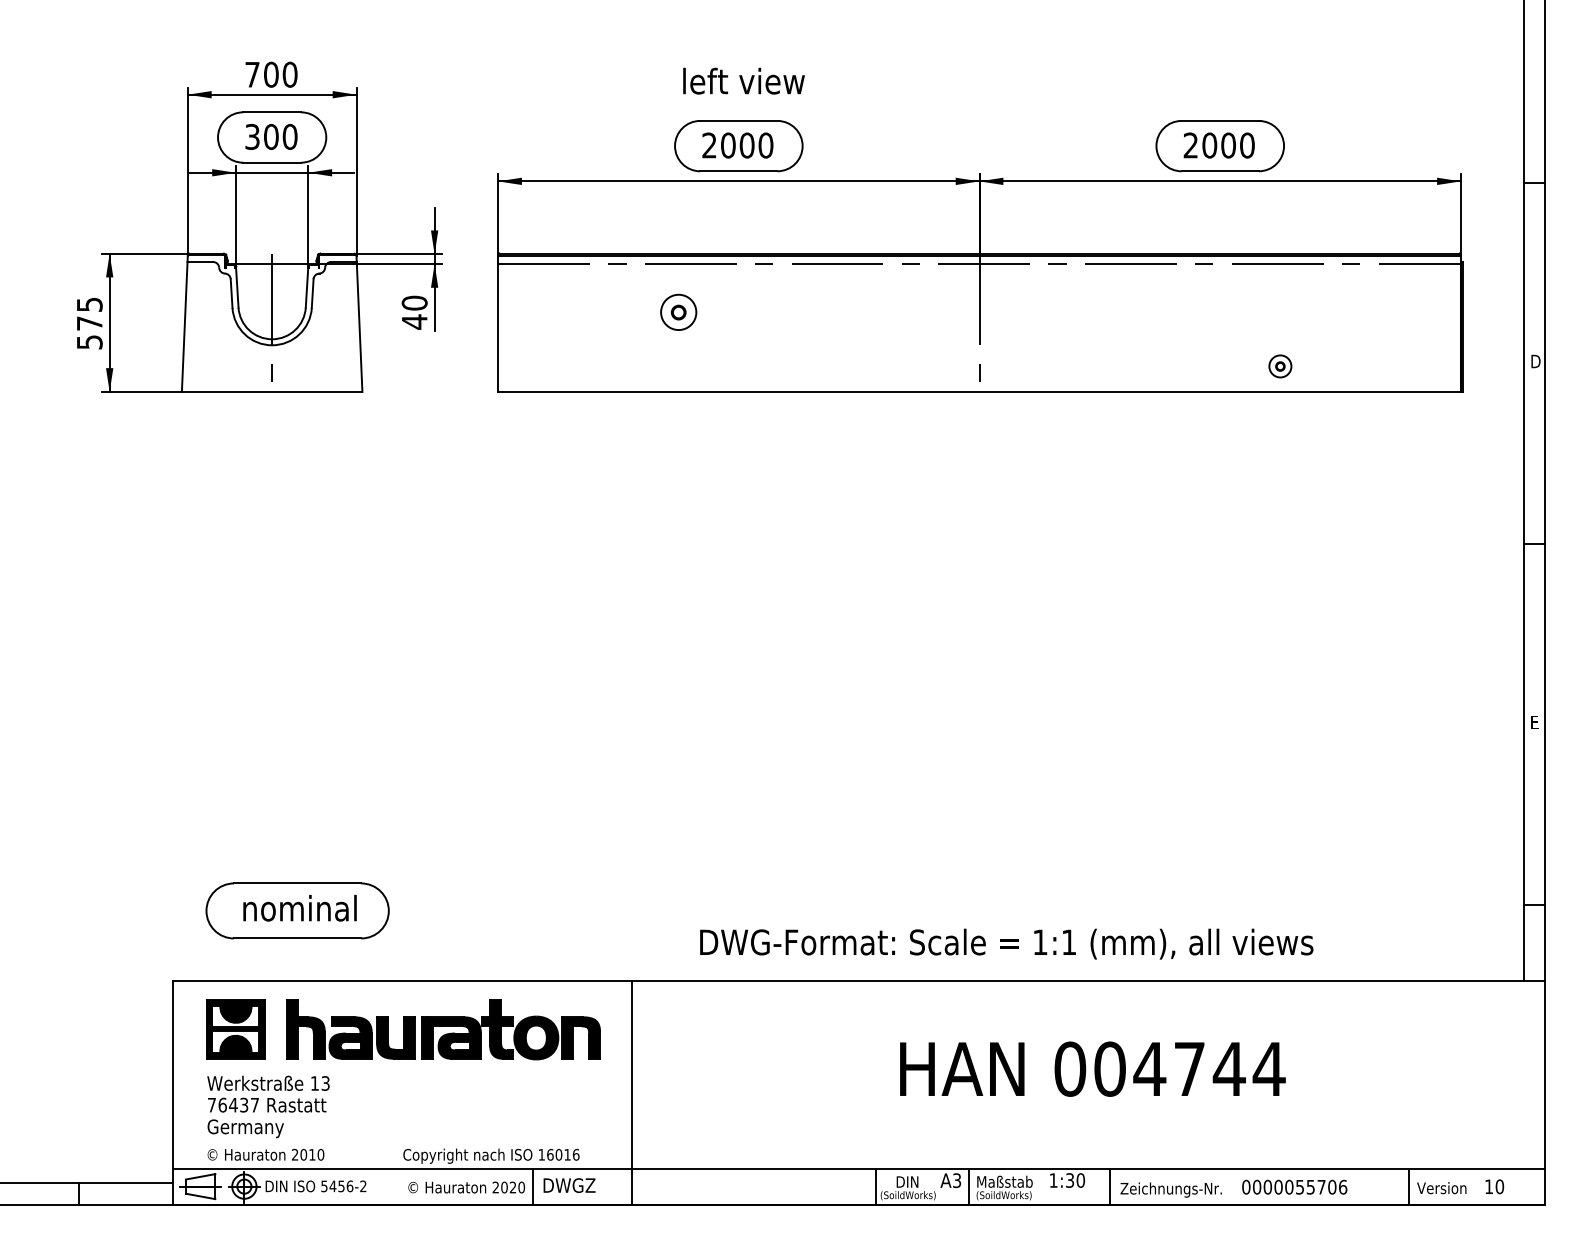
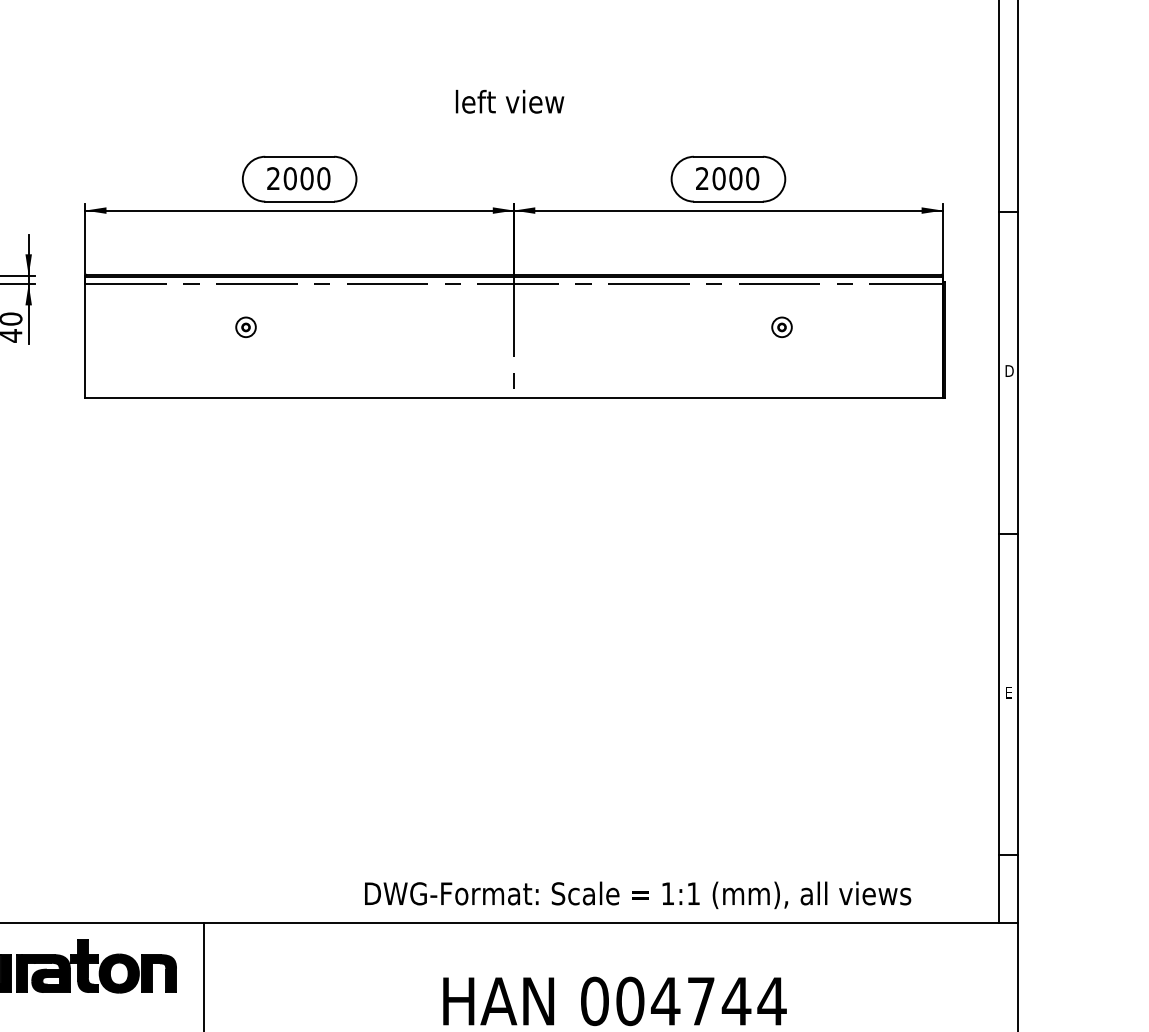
text: (743, 80) -> (509, 101), moved
part: (678, 312) -> (245, 327), size x0.62
part: (1280, 366) -> (782, 327), moved
text: (1006, 943) -> (637, 894), moved

